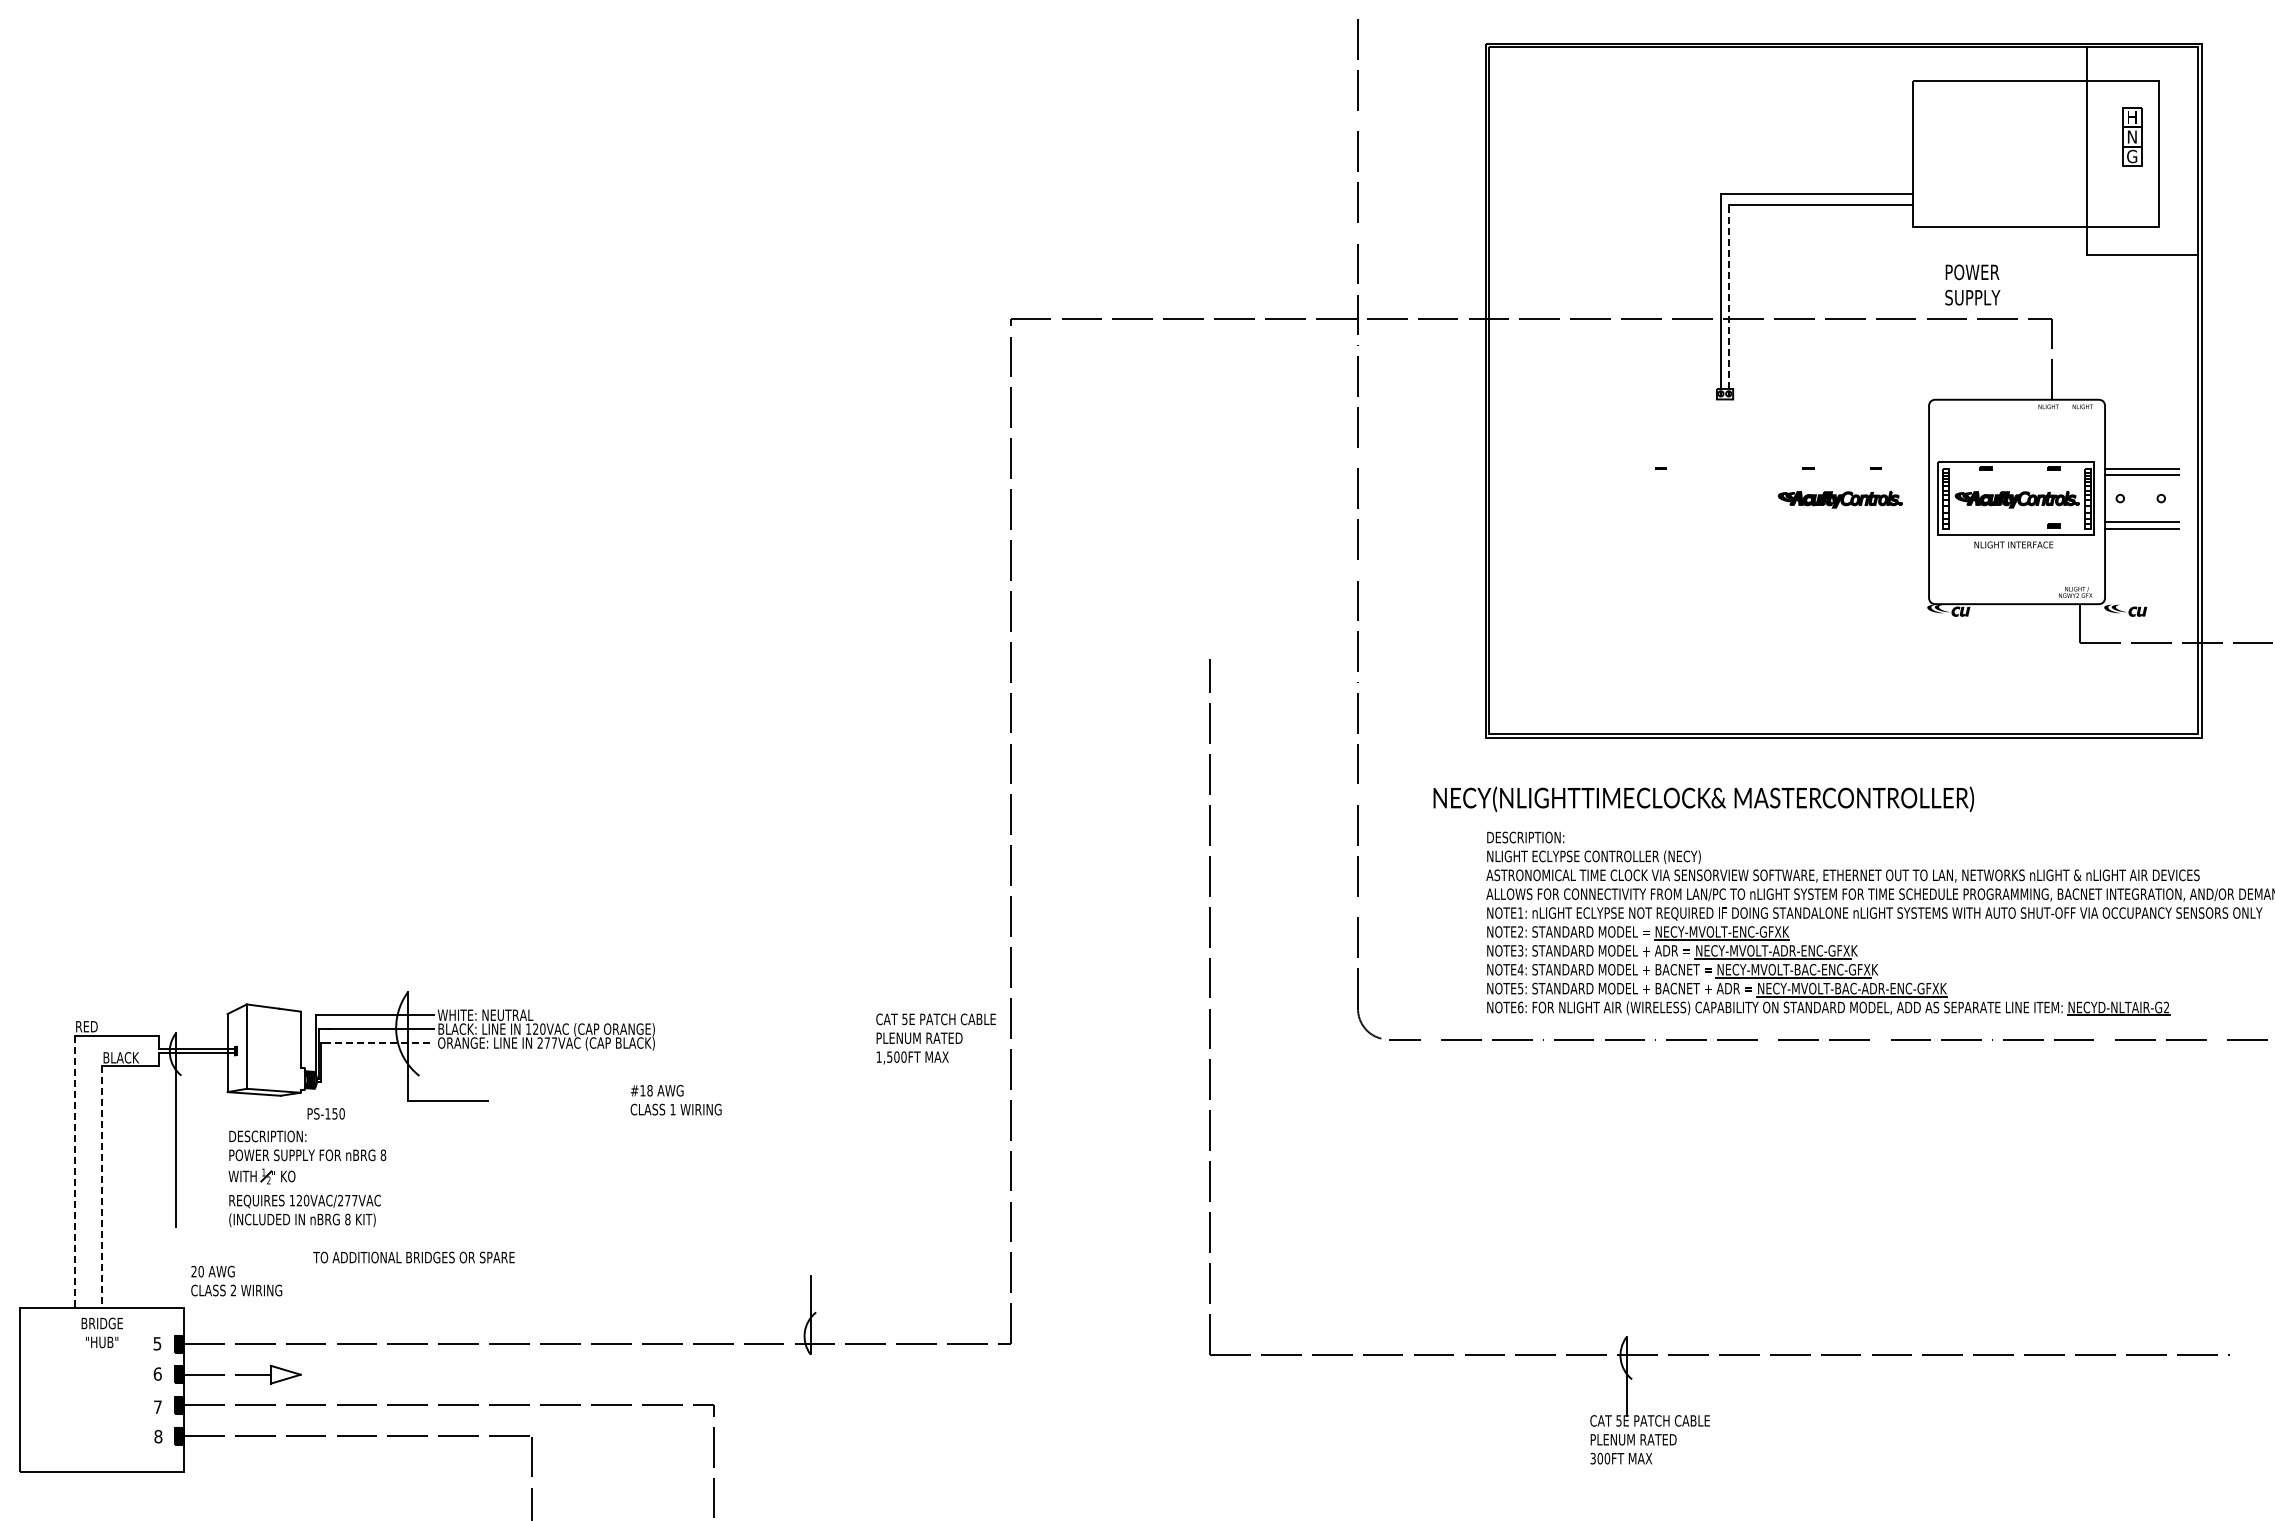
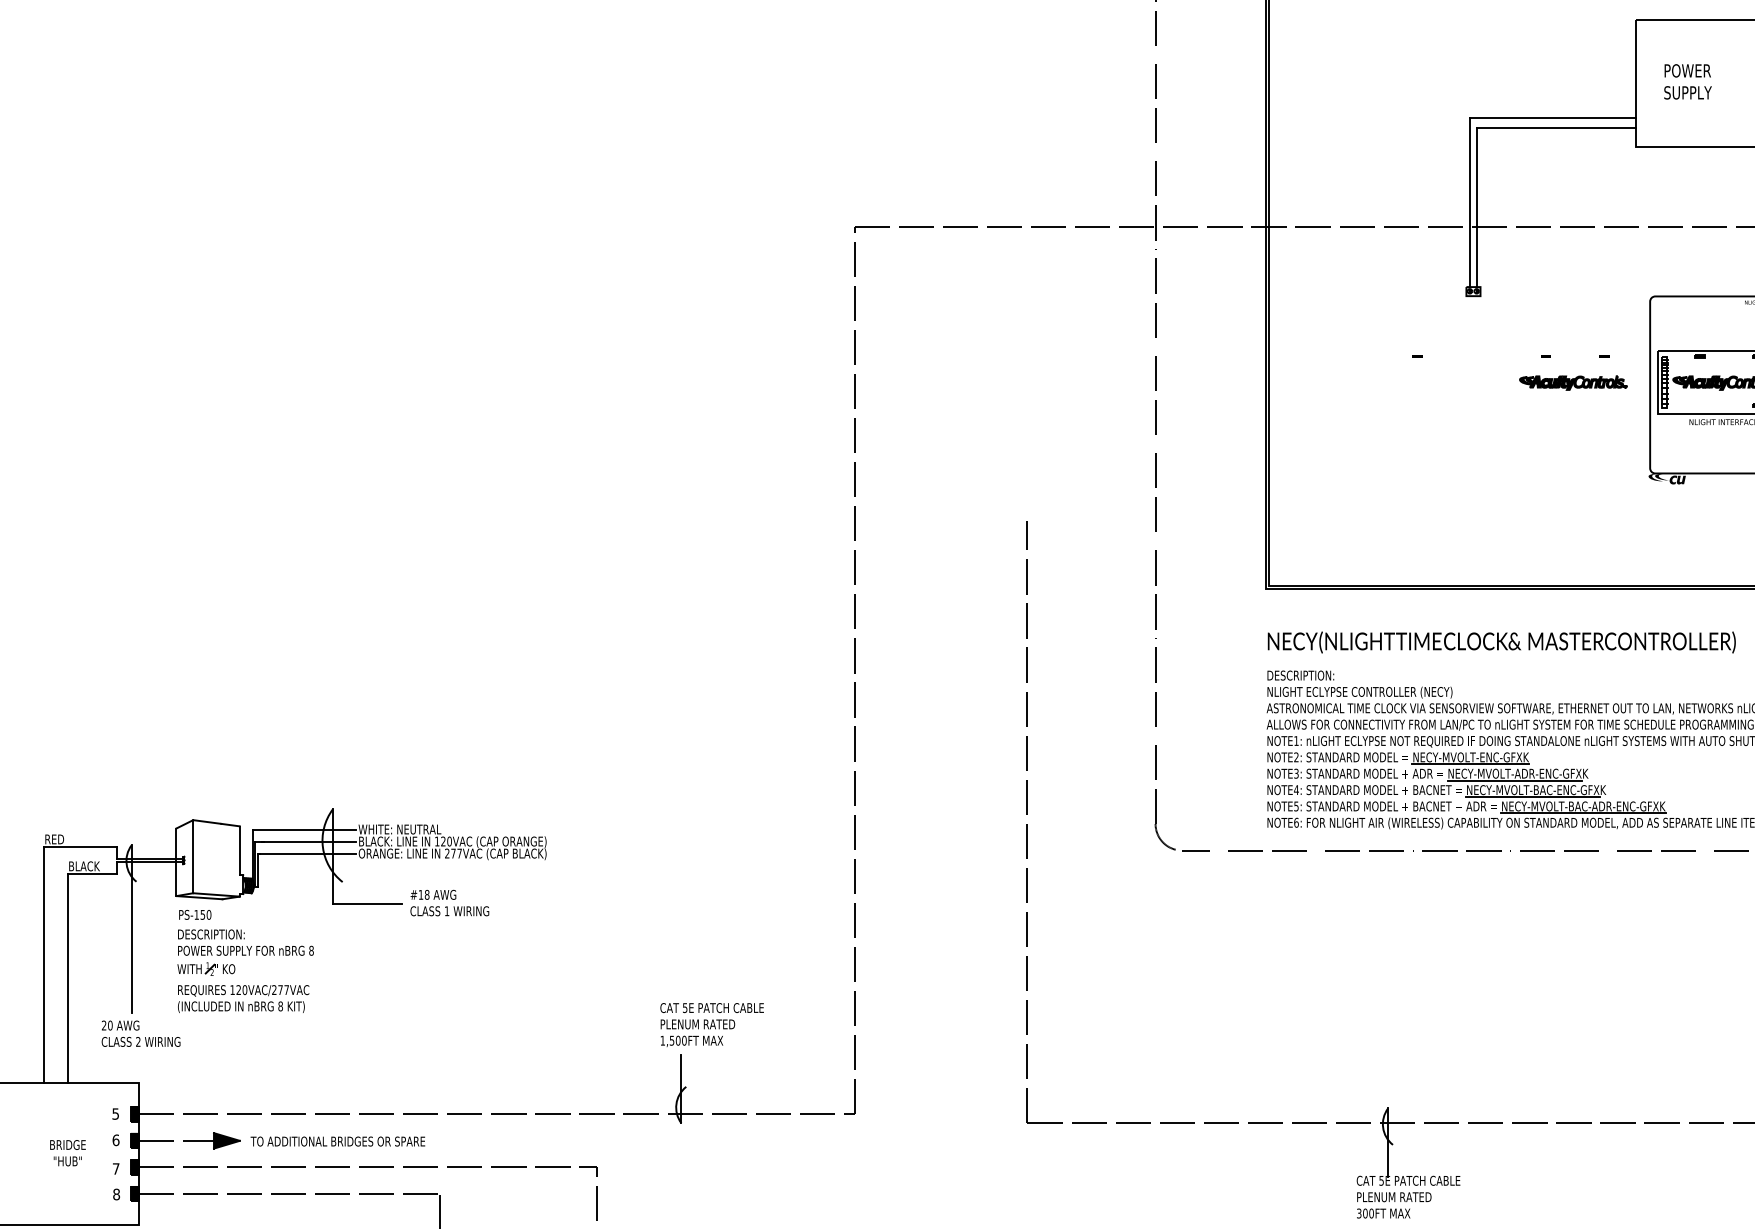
text: (1972, 284) -> (1687, 81), moved
line: (1728, 296) -> (1476, 206), dashed -> solid
text: (1703, 799) -> (1501, 642), moved
text: (935, 1038) -> (711, 1024), moved
line: (379, 1043) -> (308, 853), dashed -> solid
text: (675, 1100) -> (449, 903), moved
text: (325, 1113) -> (194, 914), moved
line: (74, 1172) -> (43, 965), dashed -> solid
line: (102, 1187) -> (68, 978), dashed -> solid
text: (413, 1257) -> (337, 1141), moved
text: (236, 1280) -> (140, 1033), moved
text: (101, 1332) -> (67, 1152), moved
fill: (285, 1374) -> (226, 1140), added

